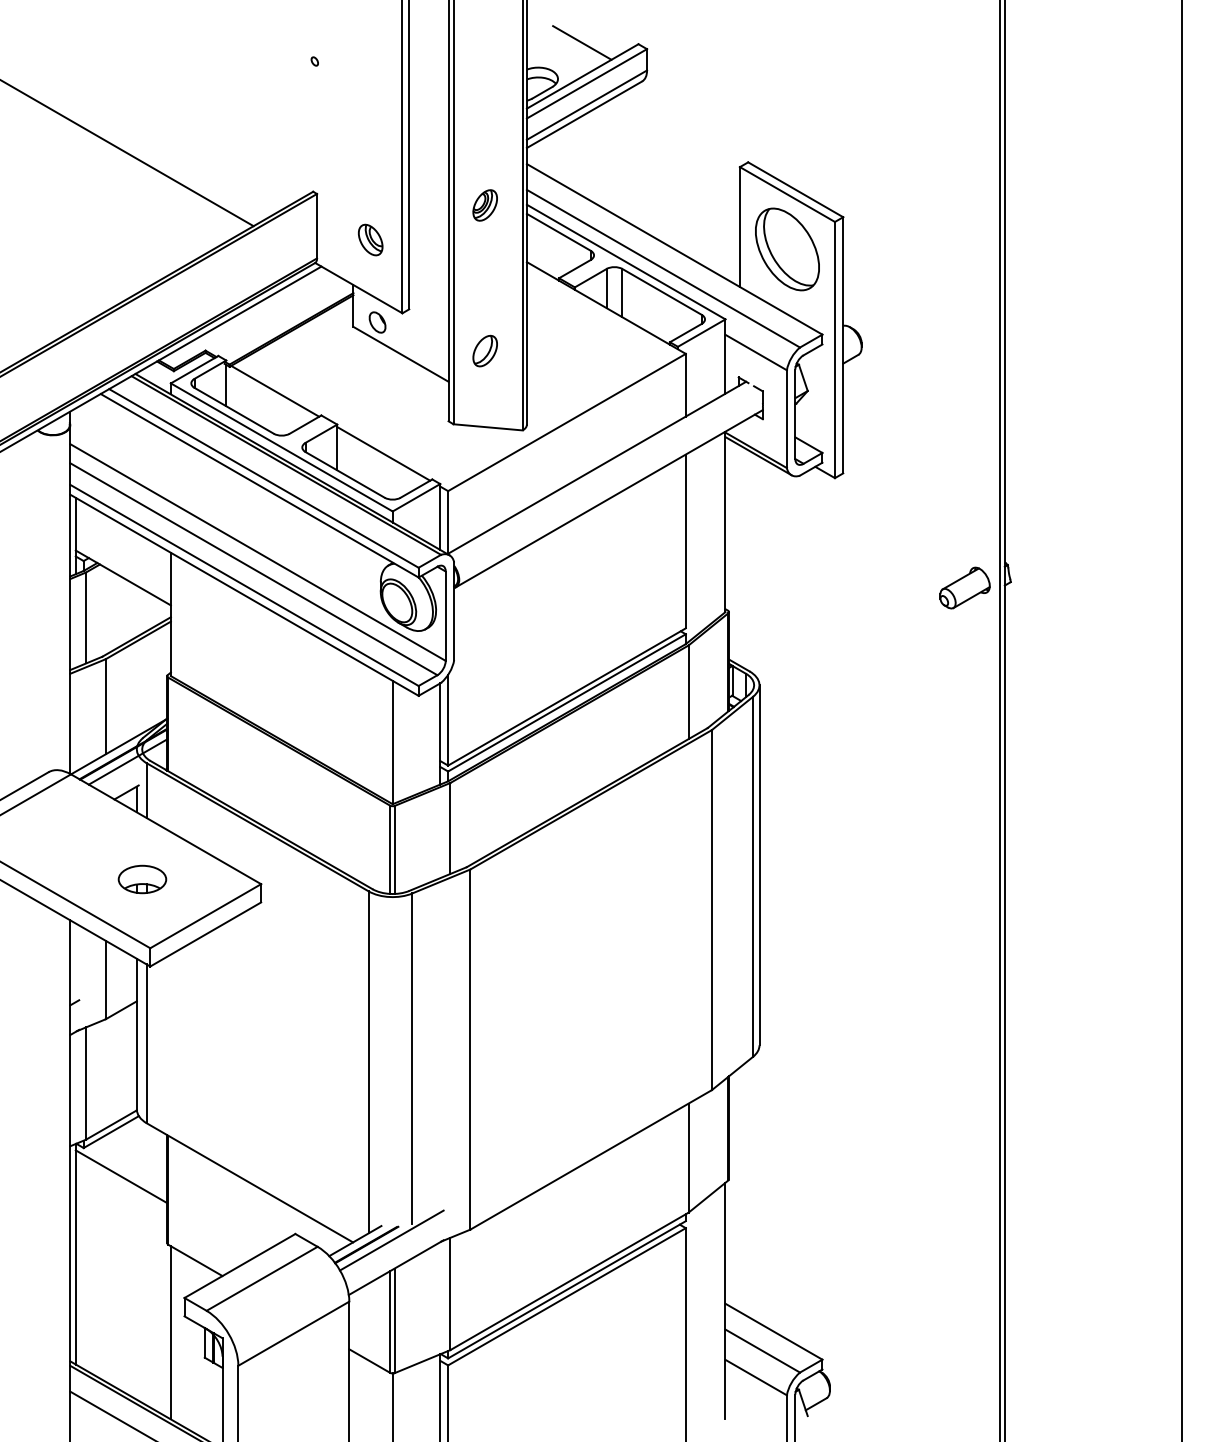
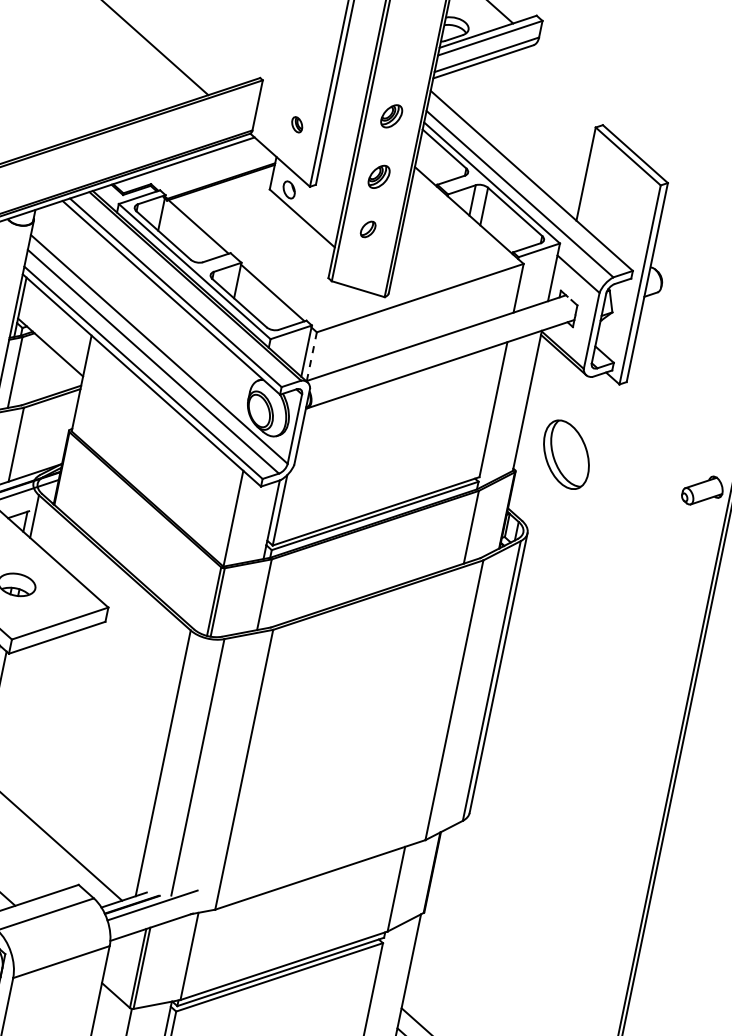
part: (370, 239) -> (297, 124), size x0.6
part: (787, 249) -> (566, 454), moved
part: (484, 283) -> (378, 176), added
part: (484, 350) -> (367, 228), size x0.7
line: (448, 521) -> (312, 355), solid -> dashed

